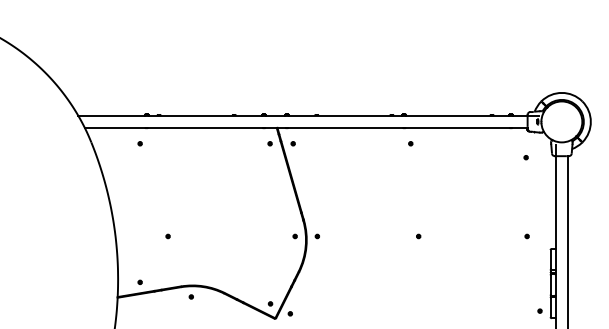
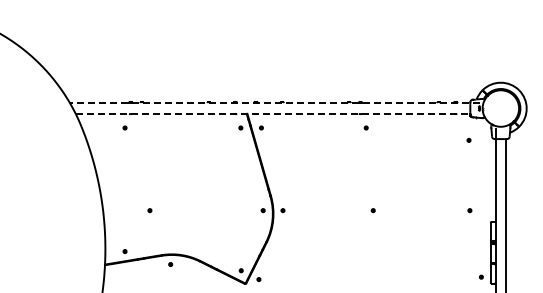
line: (307, 116) -> (274, 103), solid -> dashed
line: (306, 127) -> (273, 113), solid -> dashed

